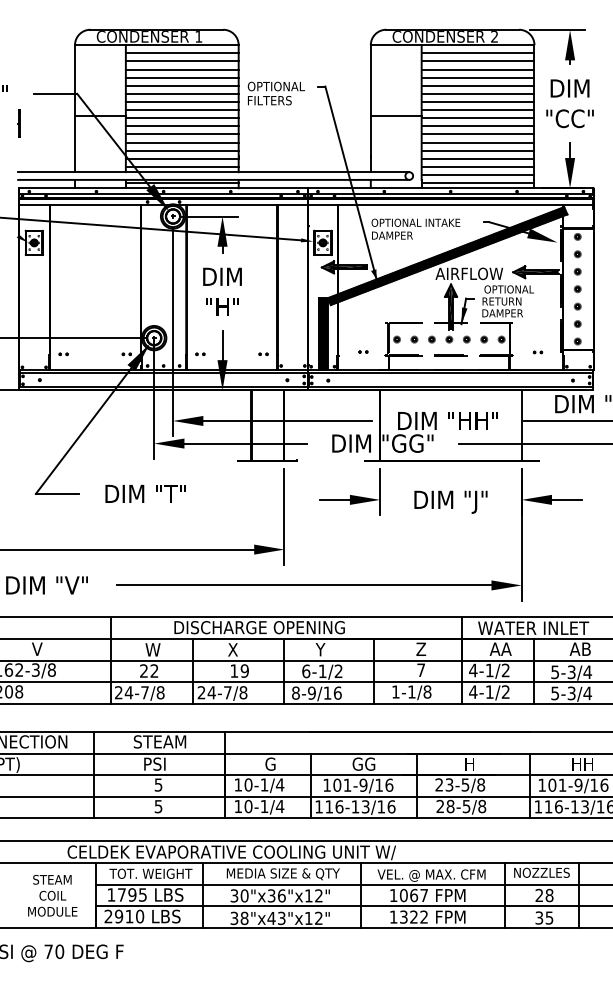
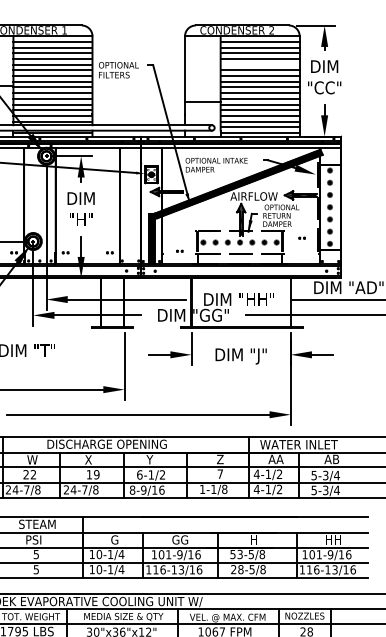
line: (477, 85) -> (259, 64), removed
line: (395, 115) -> (202, 101), moved
part: (537, 352) -> (301, 238), moved
text: (438, 784) -> (232, 554), 23-5/8 -> 53-5/8

